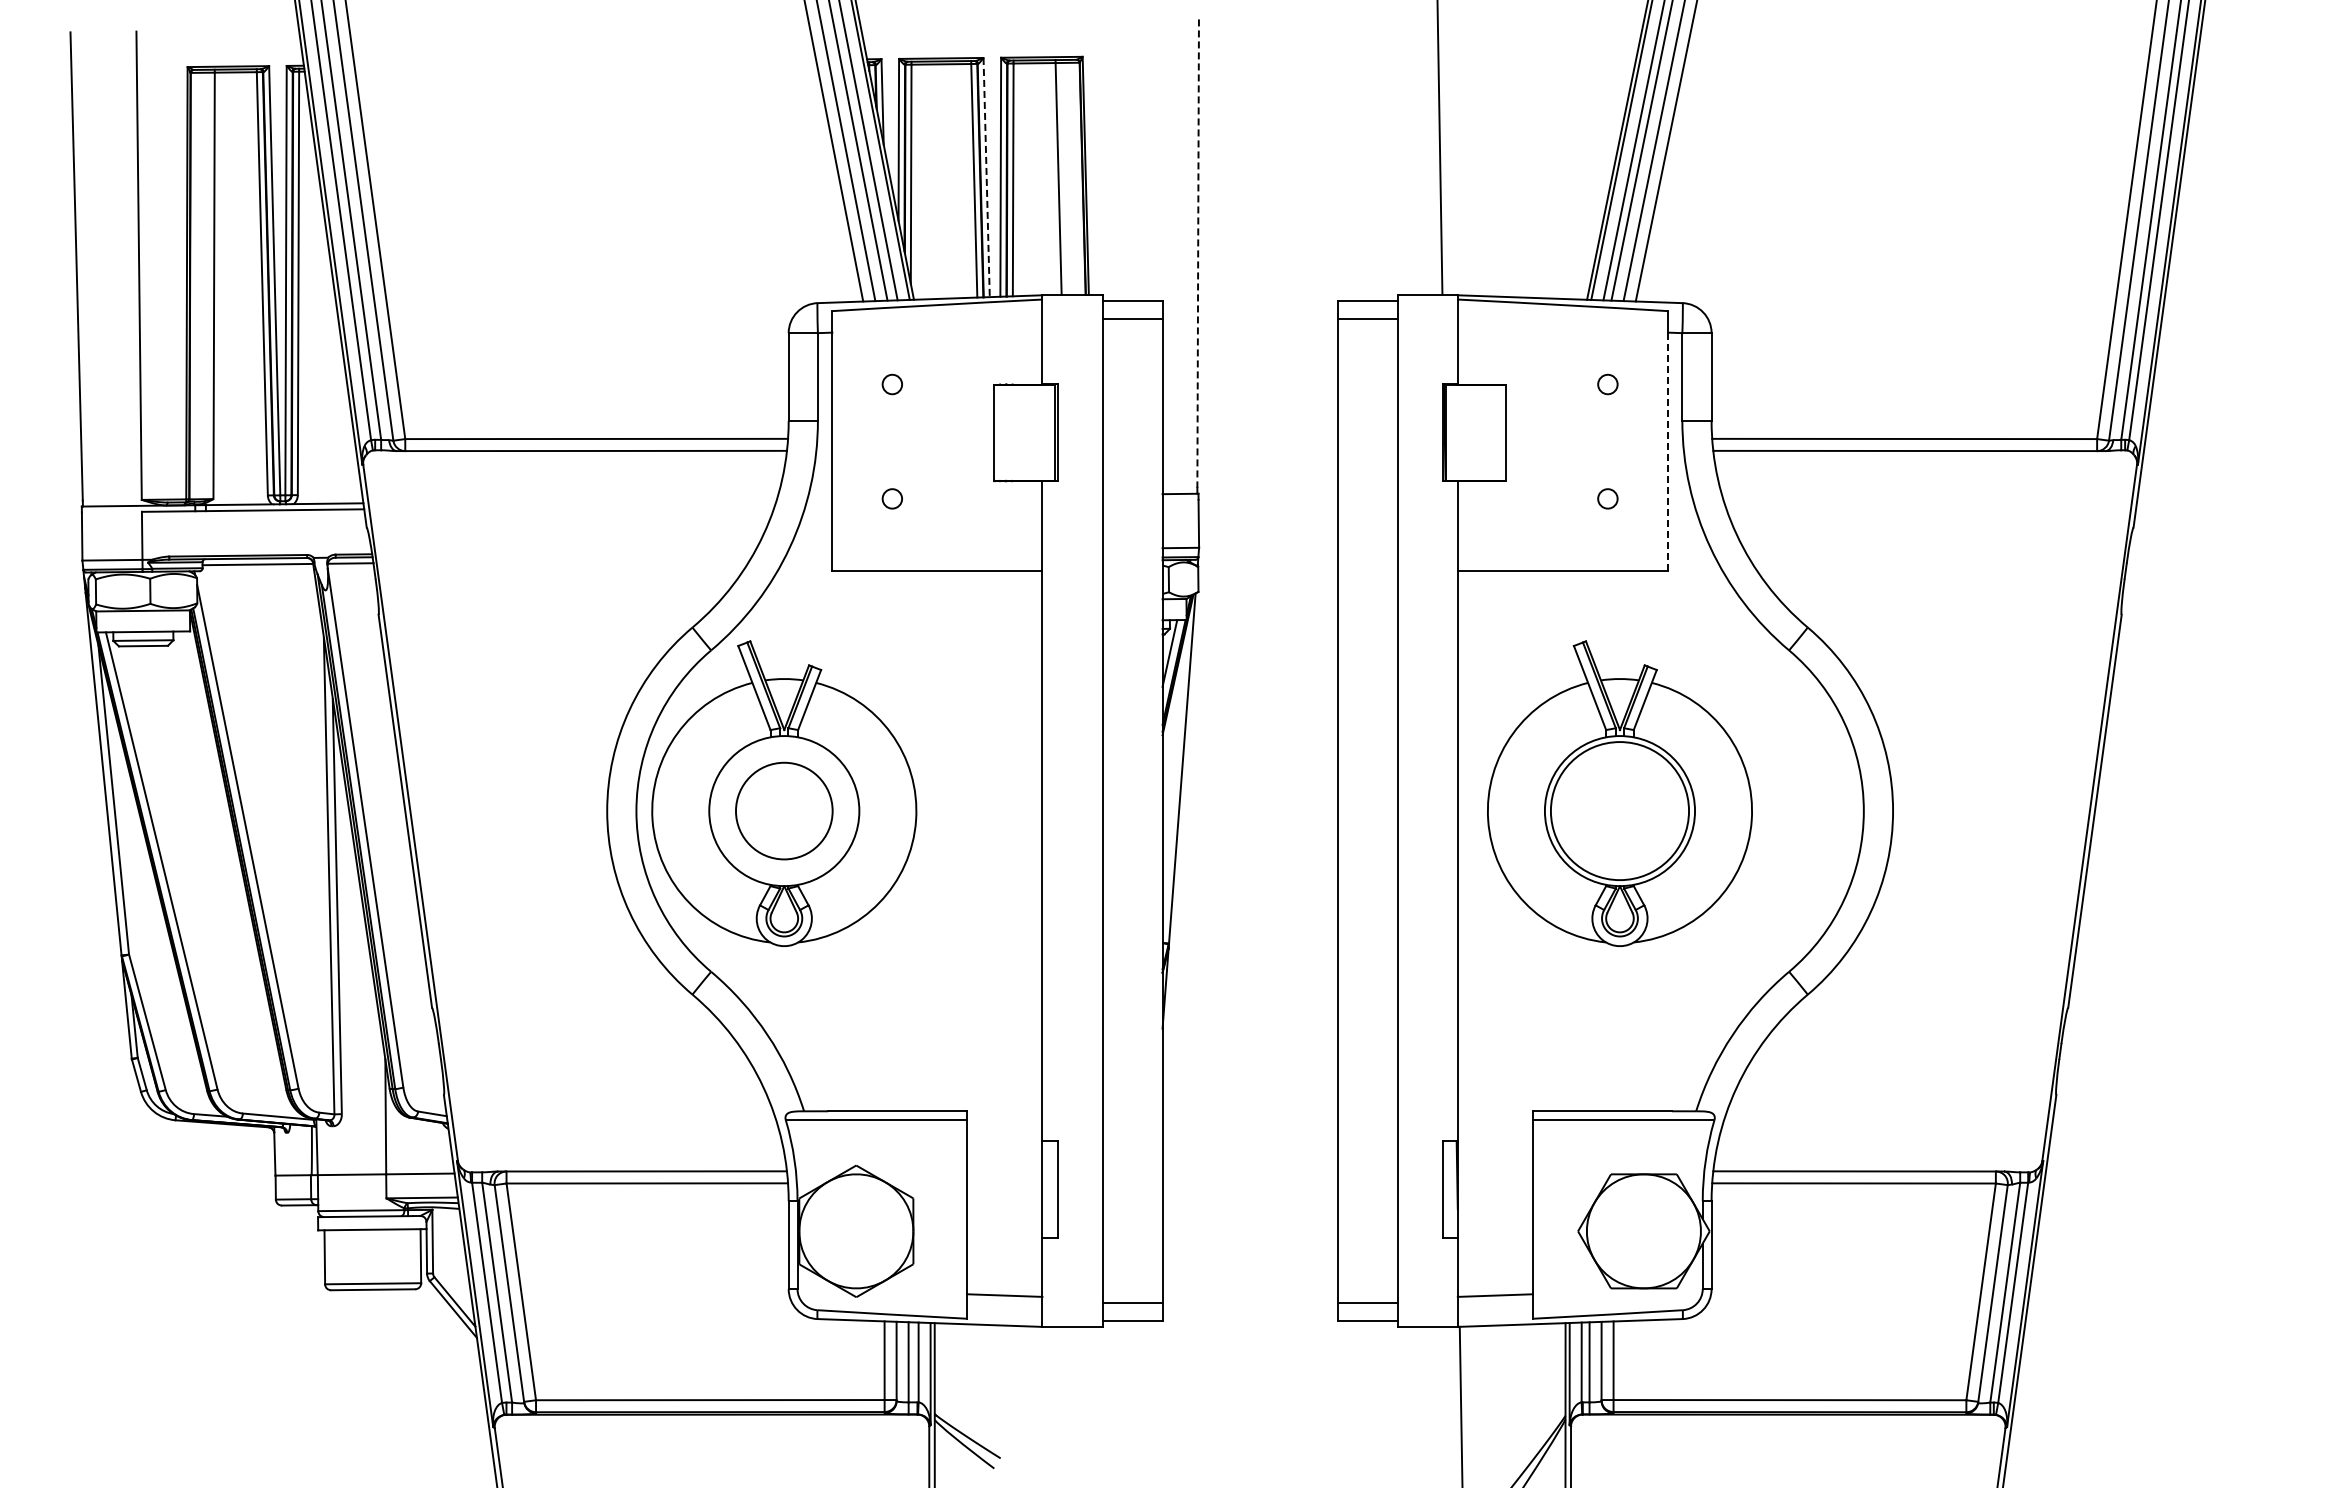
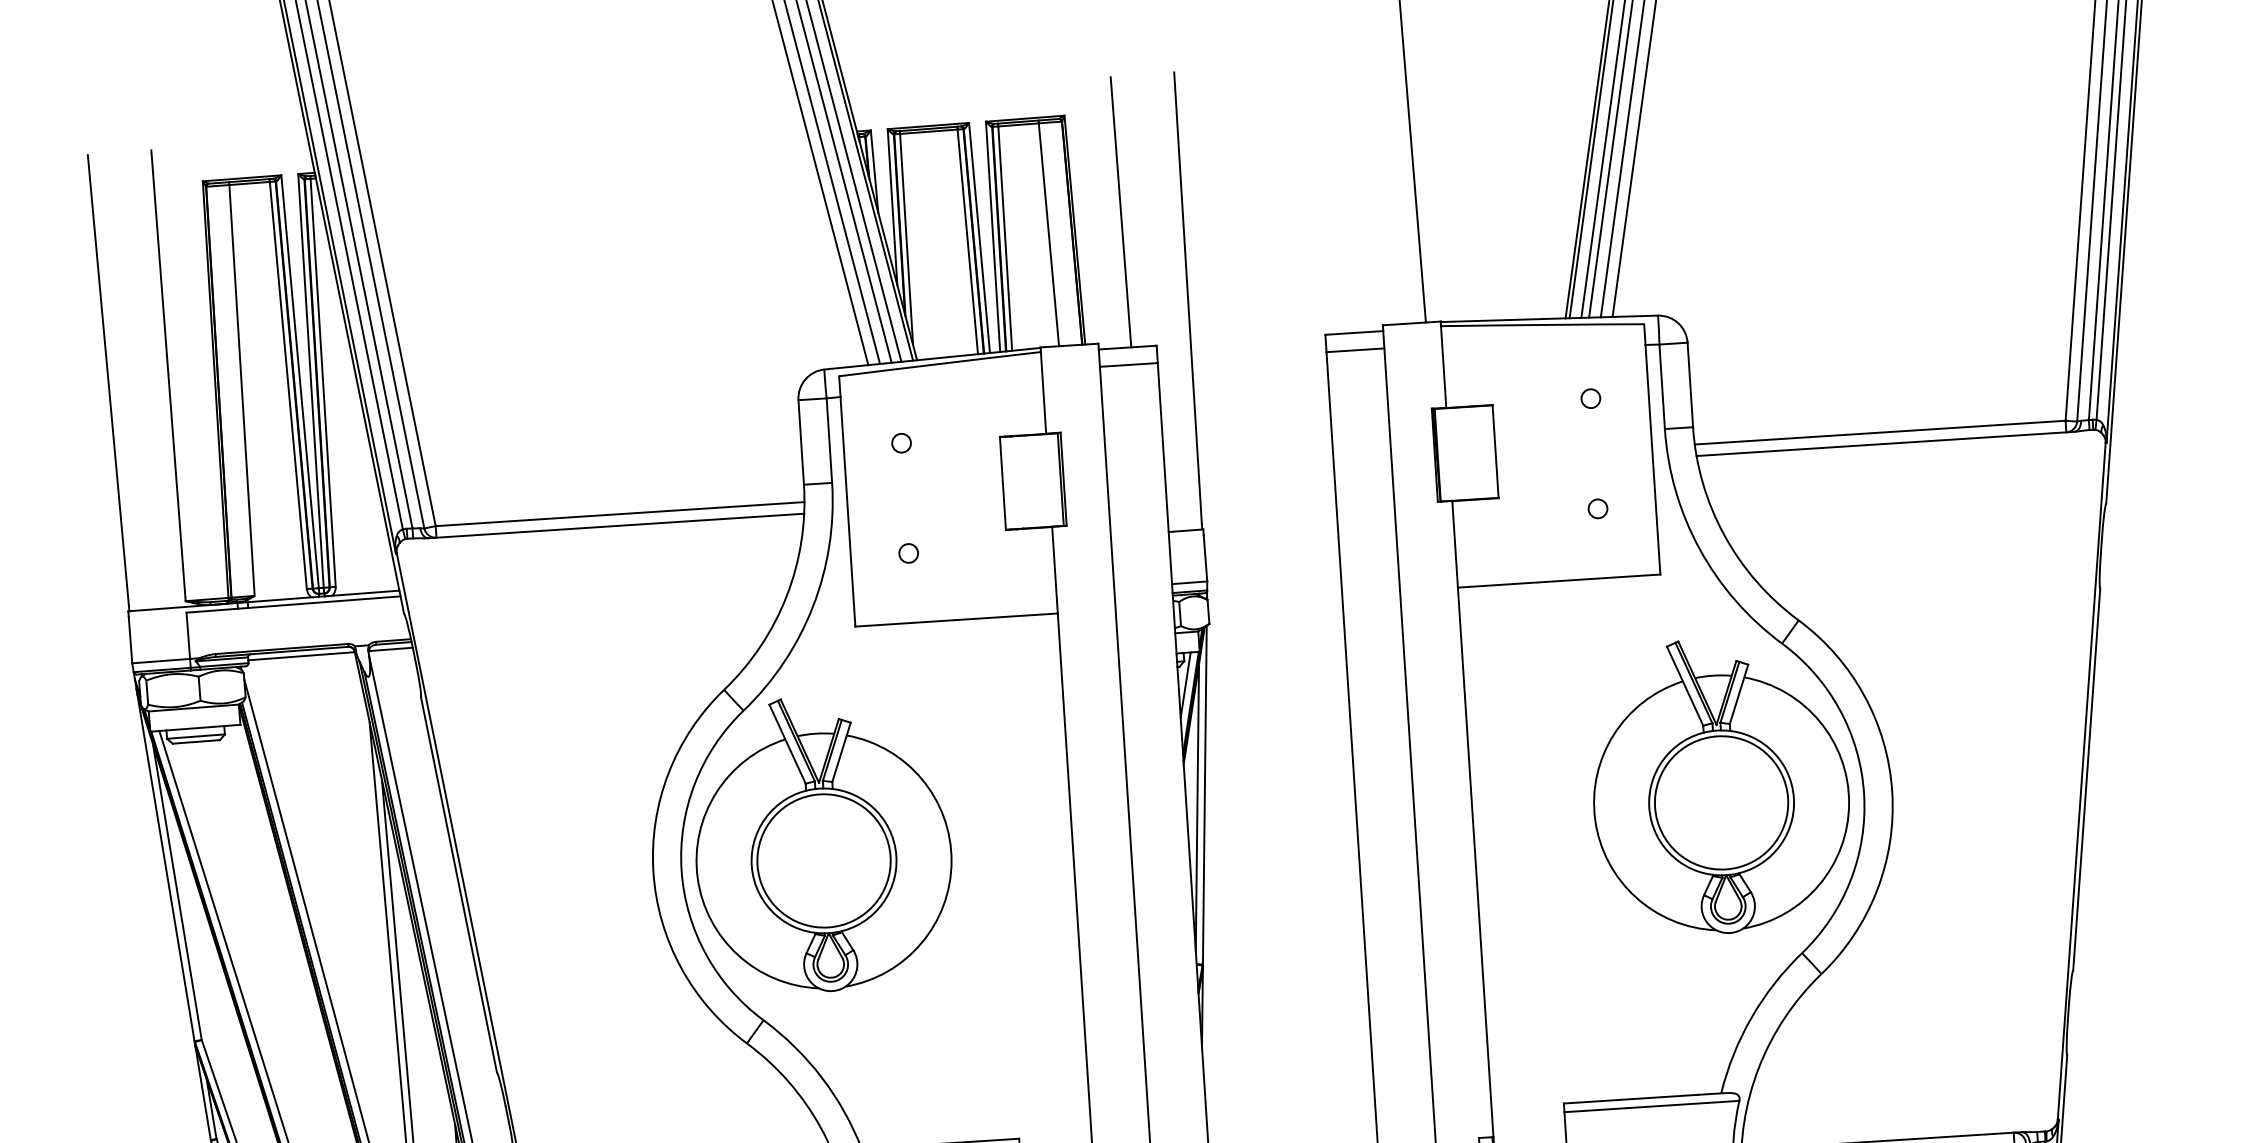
line: (1134, 160) -> (1120, 212), added
line: (986, 177) -> (979, 237), dashed -> solid
line: (1198, 254) -> (1188, 298), dashed -> solid
line: (1667, 452) -> (1652, 460), dashed -> solid
line: (1173, 781) -> (1197, 808), added
part: (1619, 793) -> (1720, 785), moved
circle: (784, 811) -> (824, 861), size x1.43

